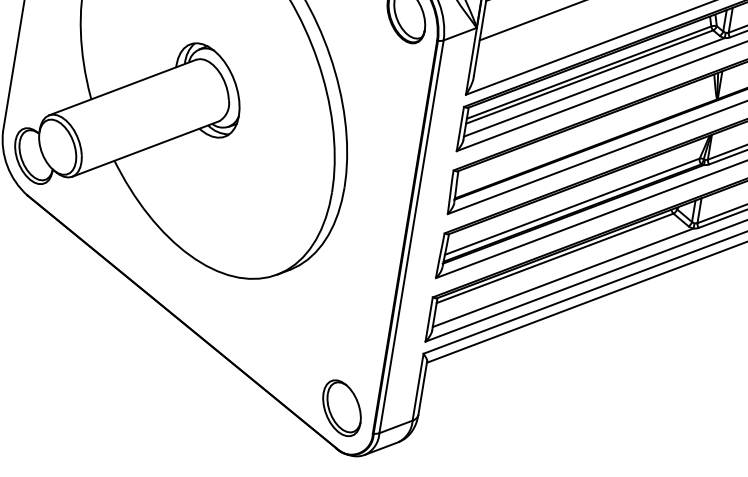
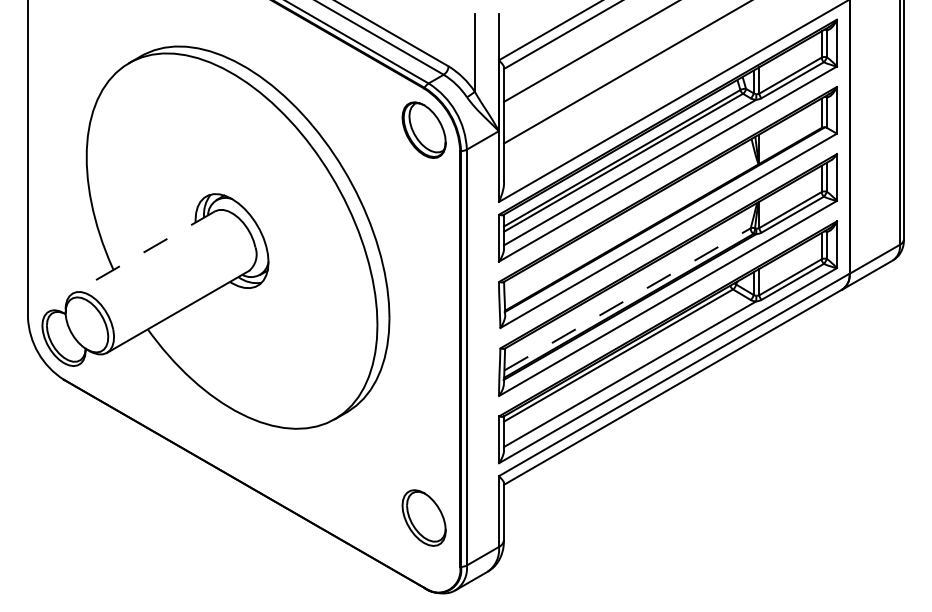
line: (122, 87) -> (143, 252), solid -> dashed
line: (573, 206) -> (628, 299), solid -> dashed
part: (341, 407) -> (423, 517), moved

